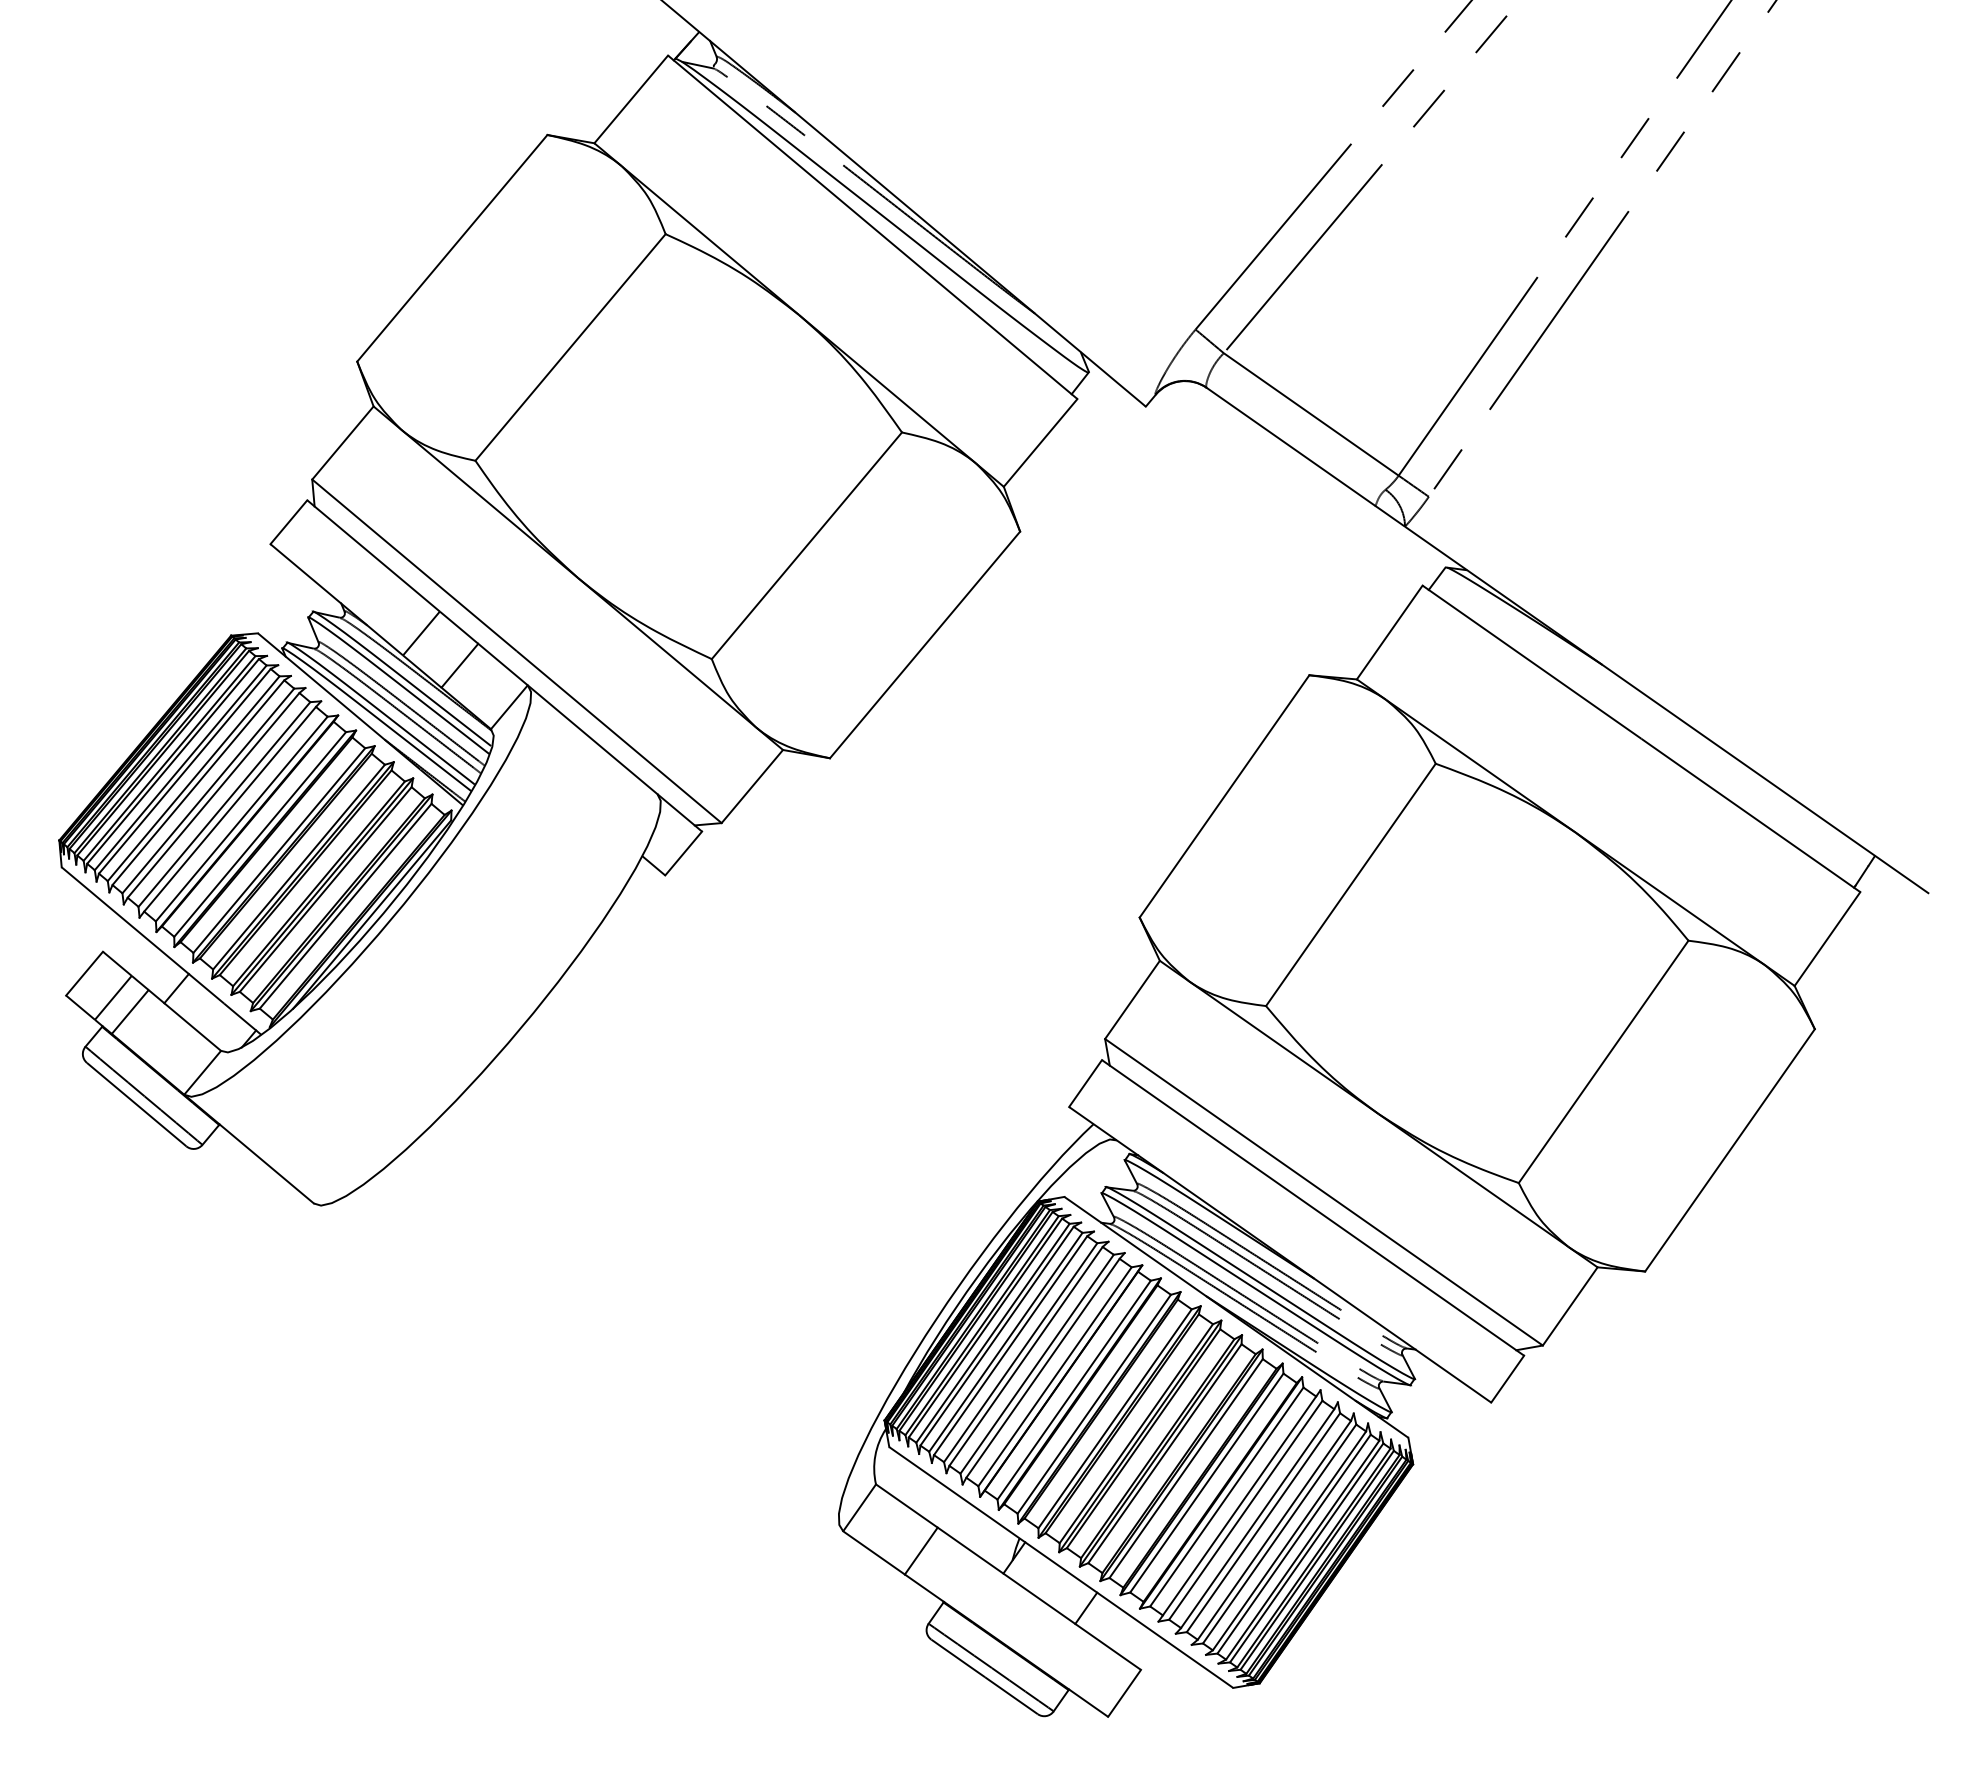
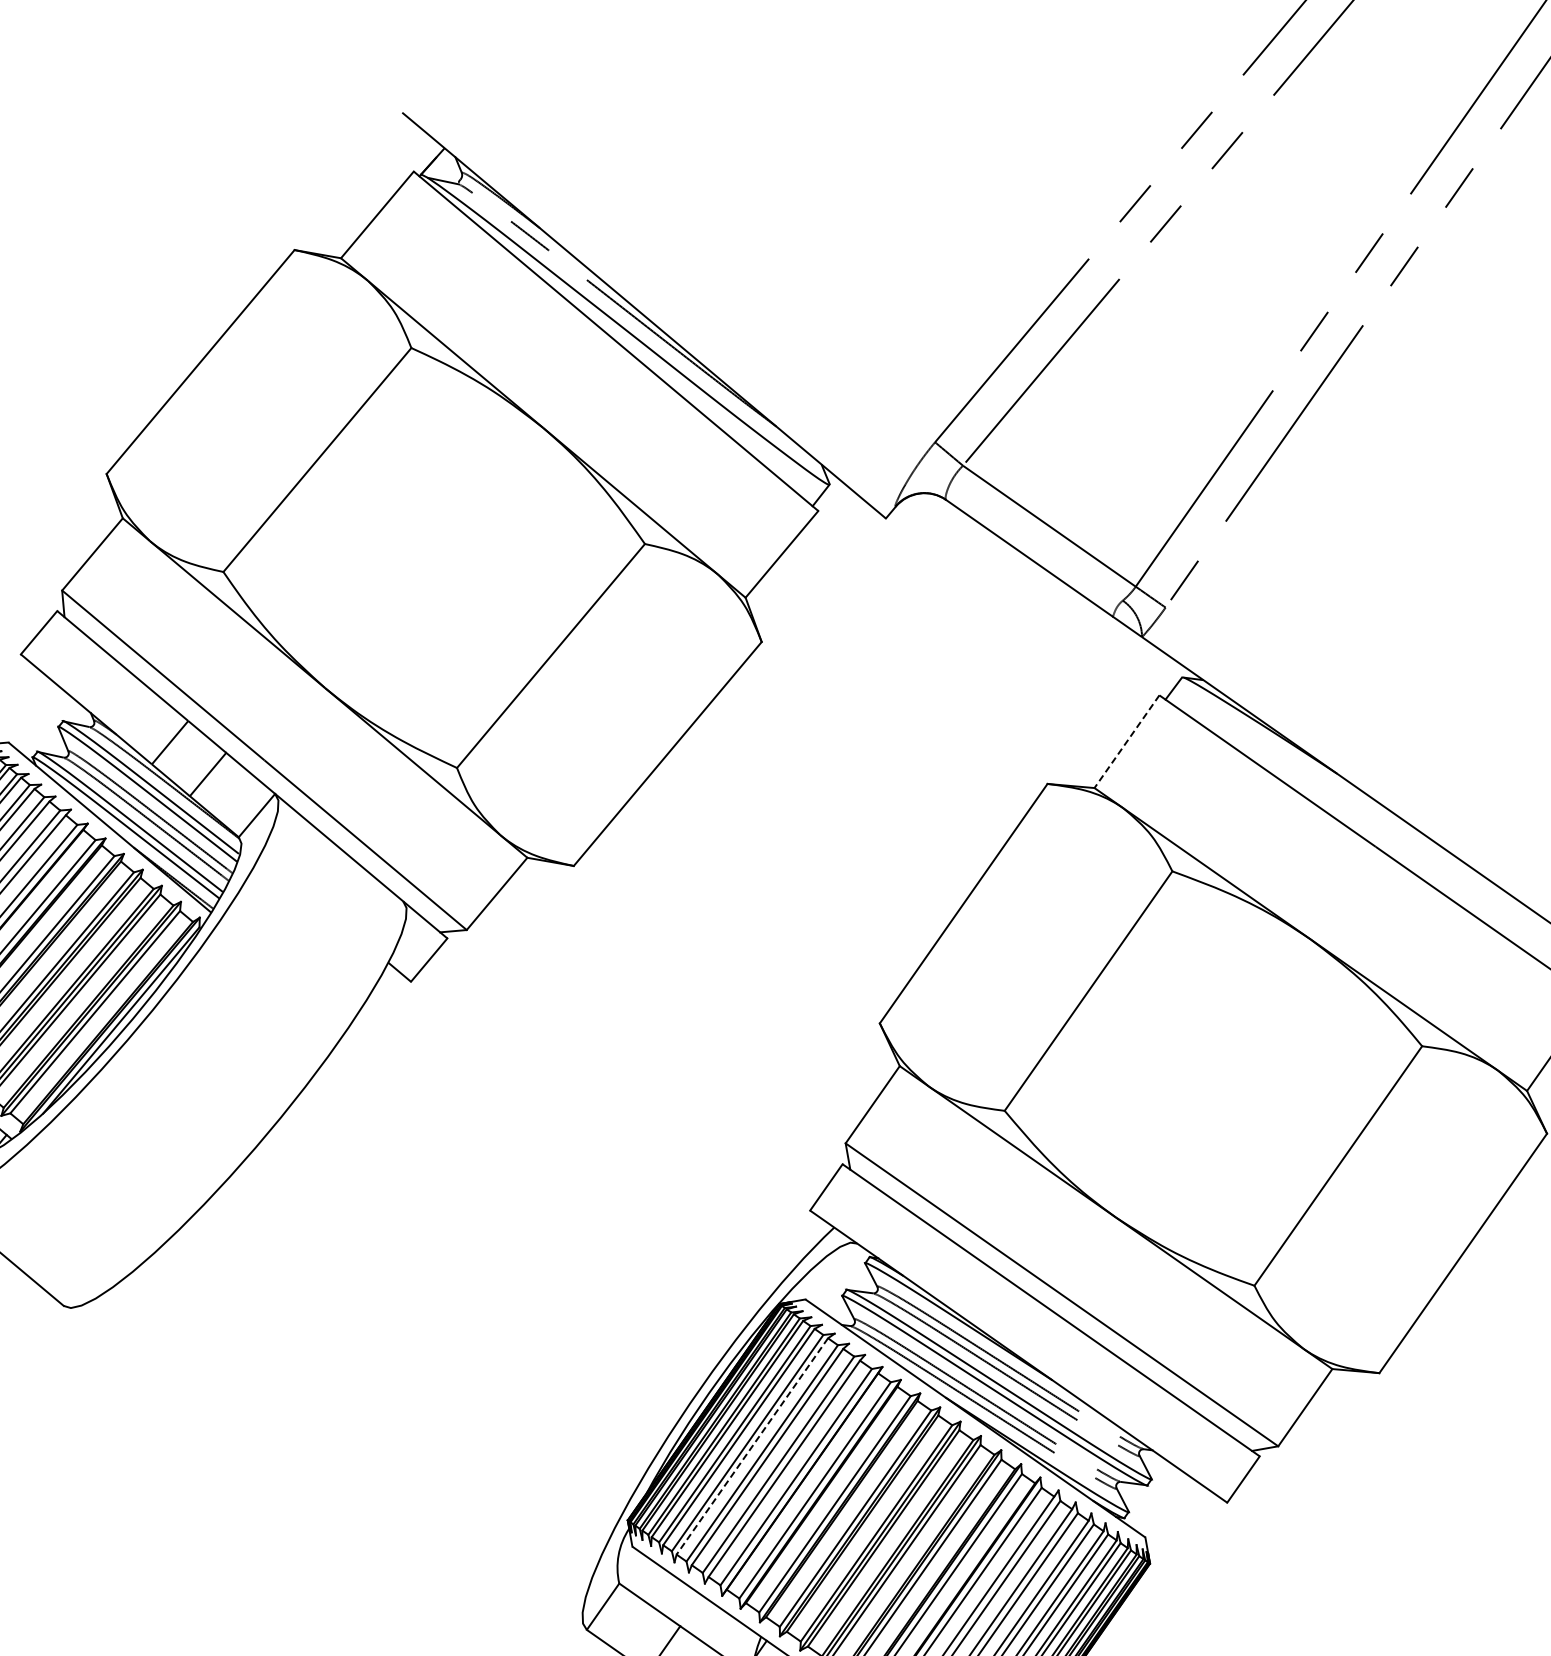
line: (1389, 632) -> (1126, 741), solid -> dashed
line: (1010, 1345) -> (752, 1446), solid -> dashed

